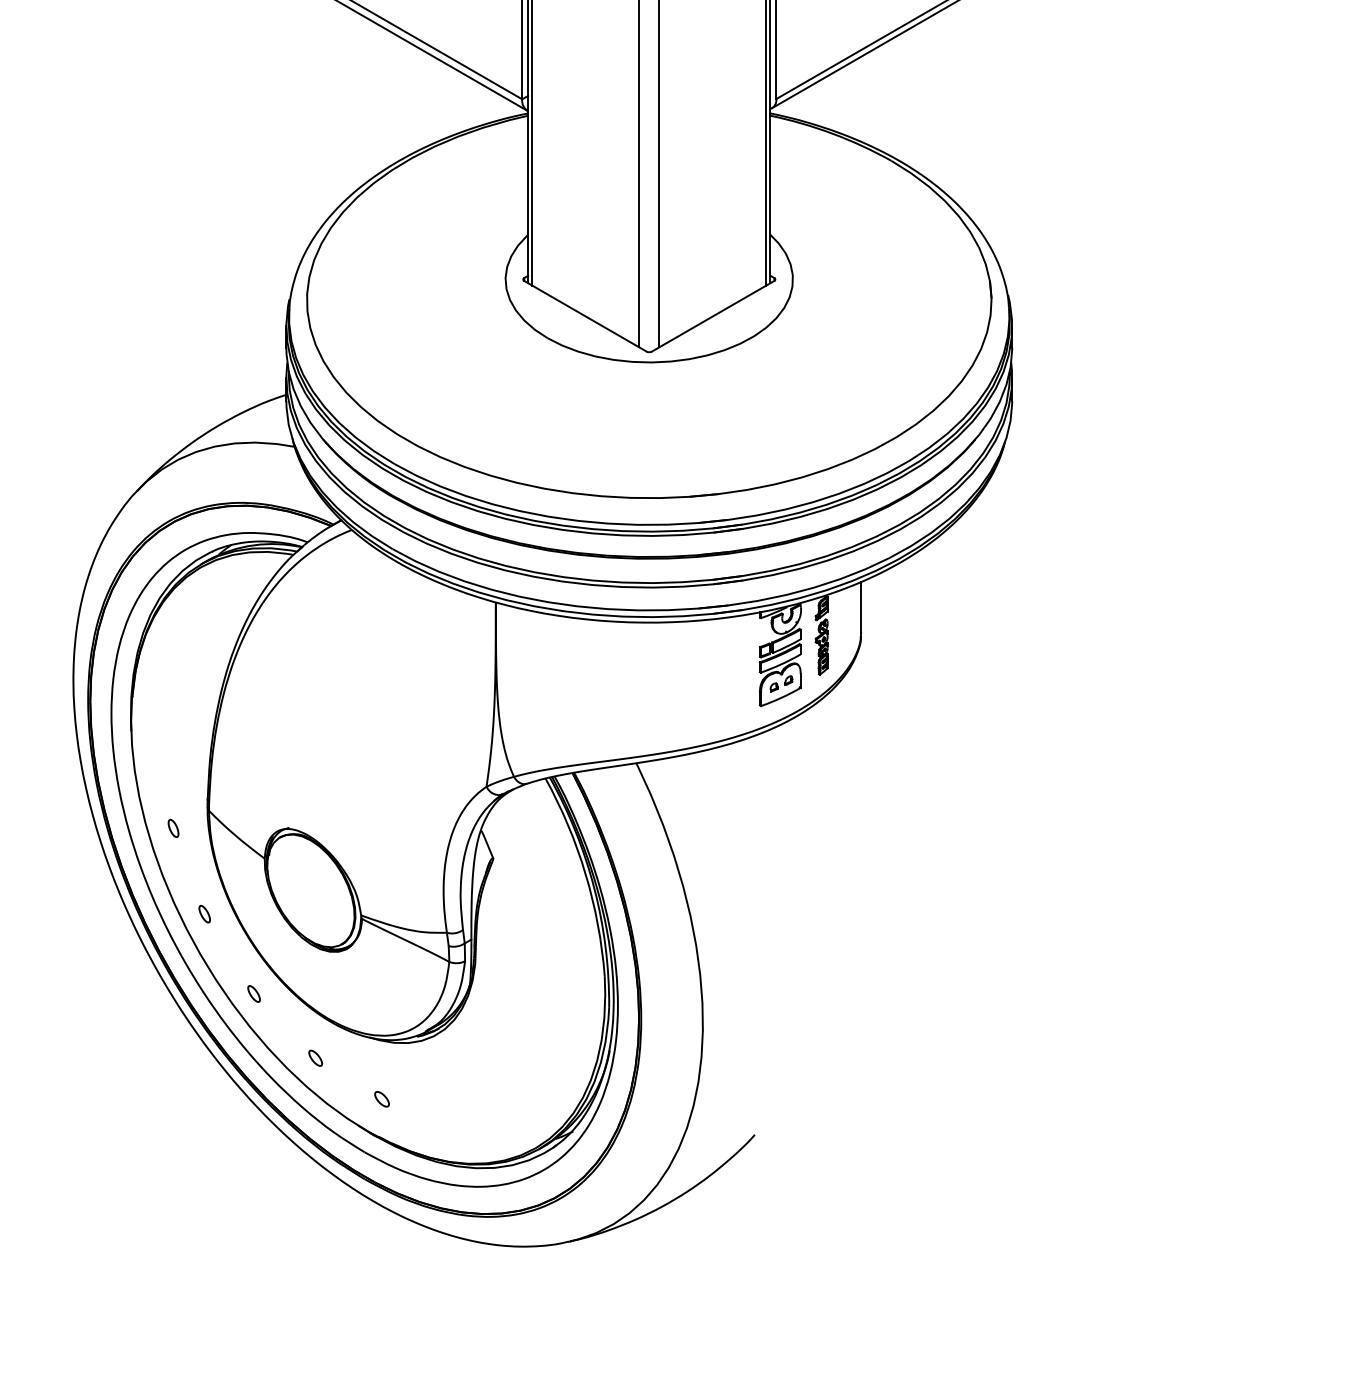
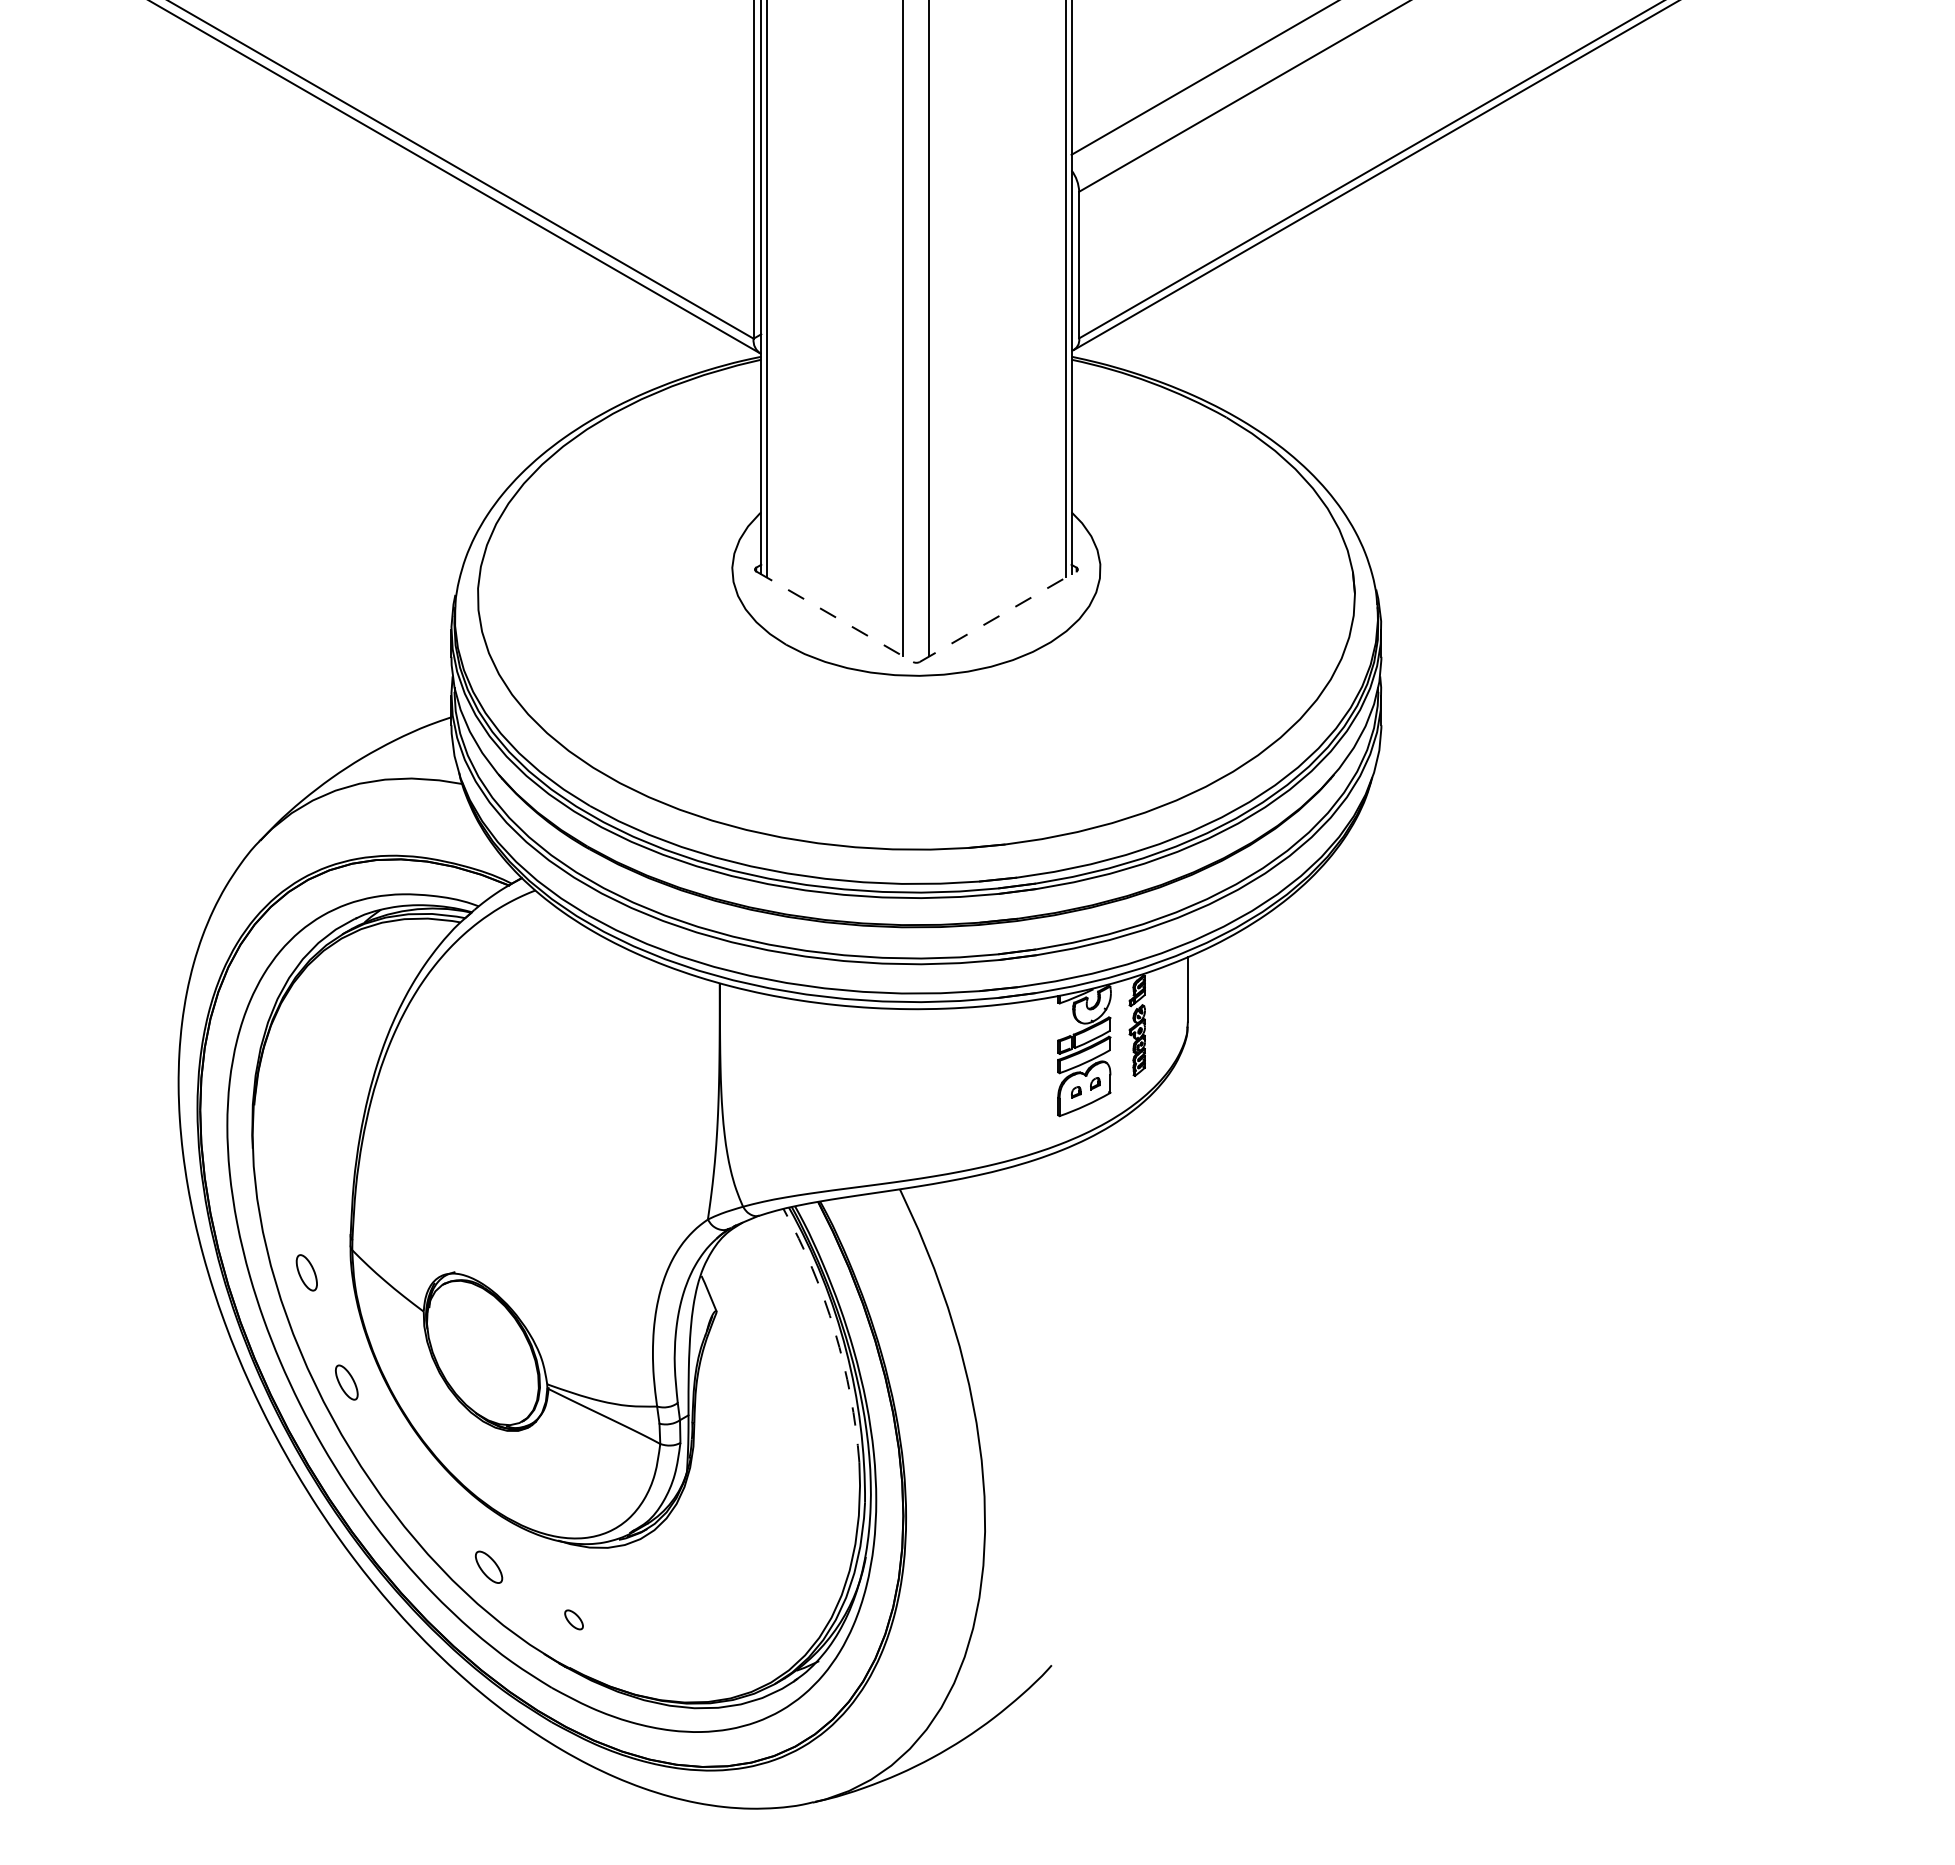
line: (585, 316) -> (834, 616), solid -> dashed
line: (713, 316) -> (998, 616), solid -> dashed
part: (173, 828) -> (306, 1272), size x1.6
arc: (585, 874) -> (834, 1331), solid -> dashed
part: (204, 913) -> (346, 1382), size x1.6
part: (253, 993) -> (409, 1484), removed
part: (315, 1058) -> (488, 1567), size x1.6

